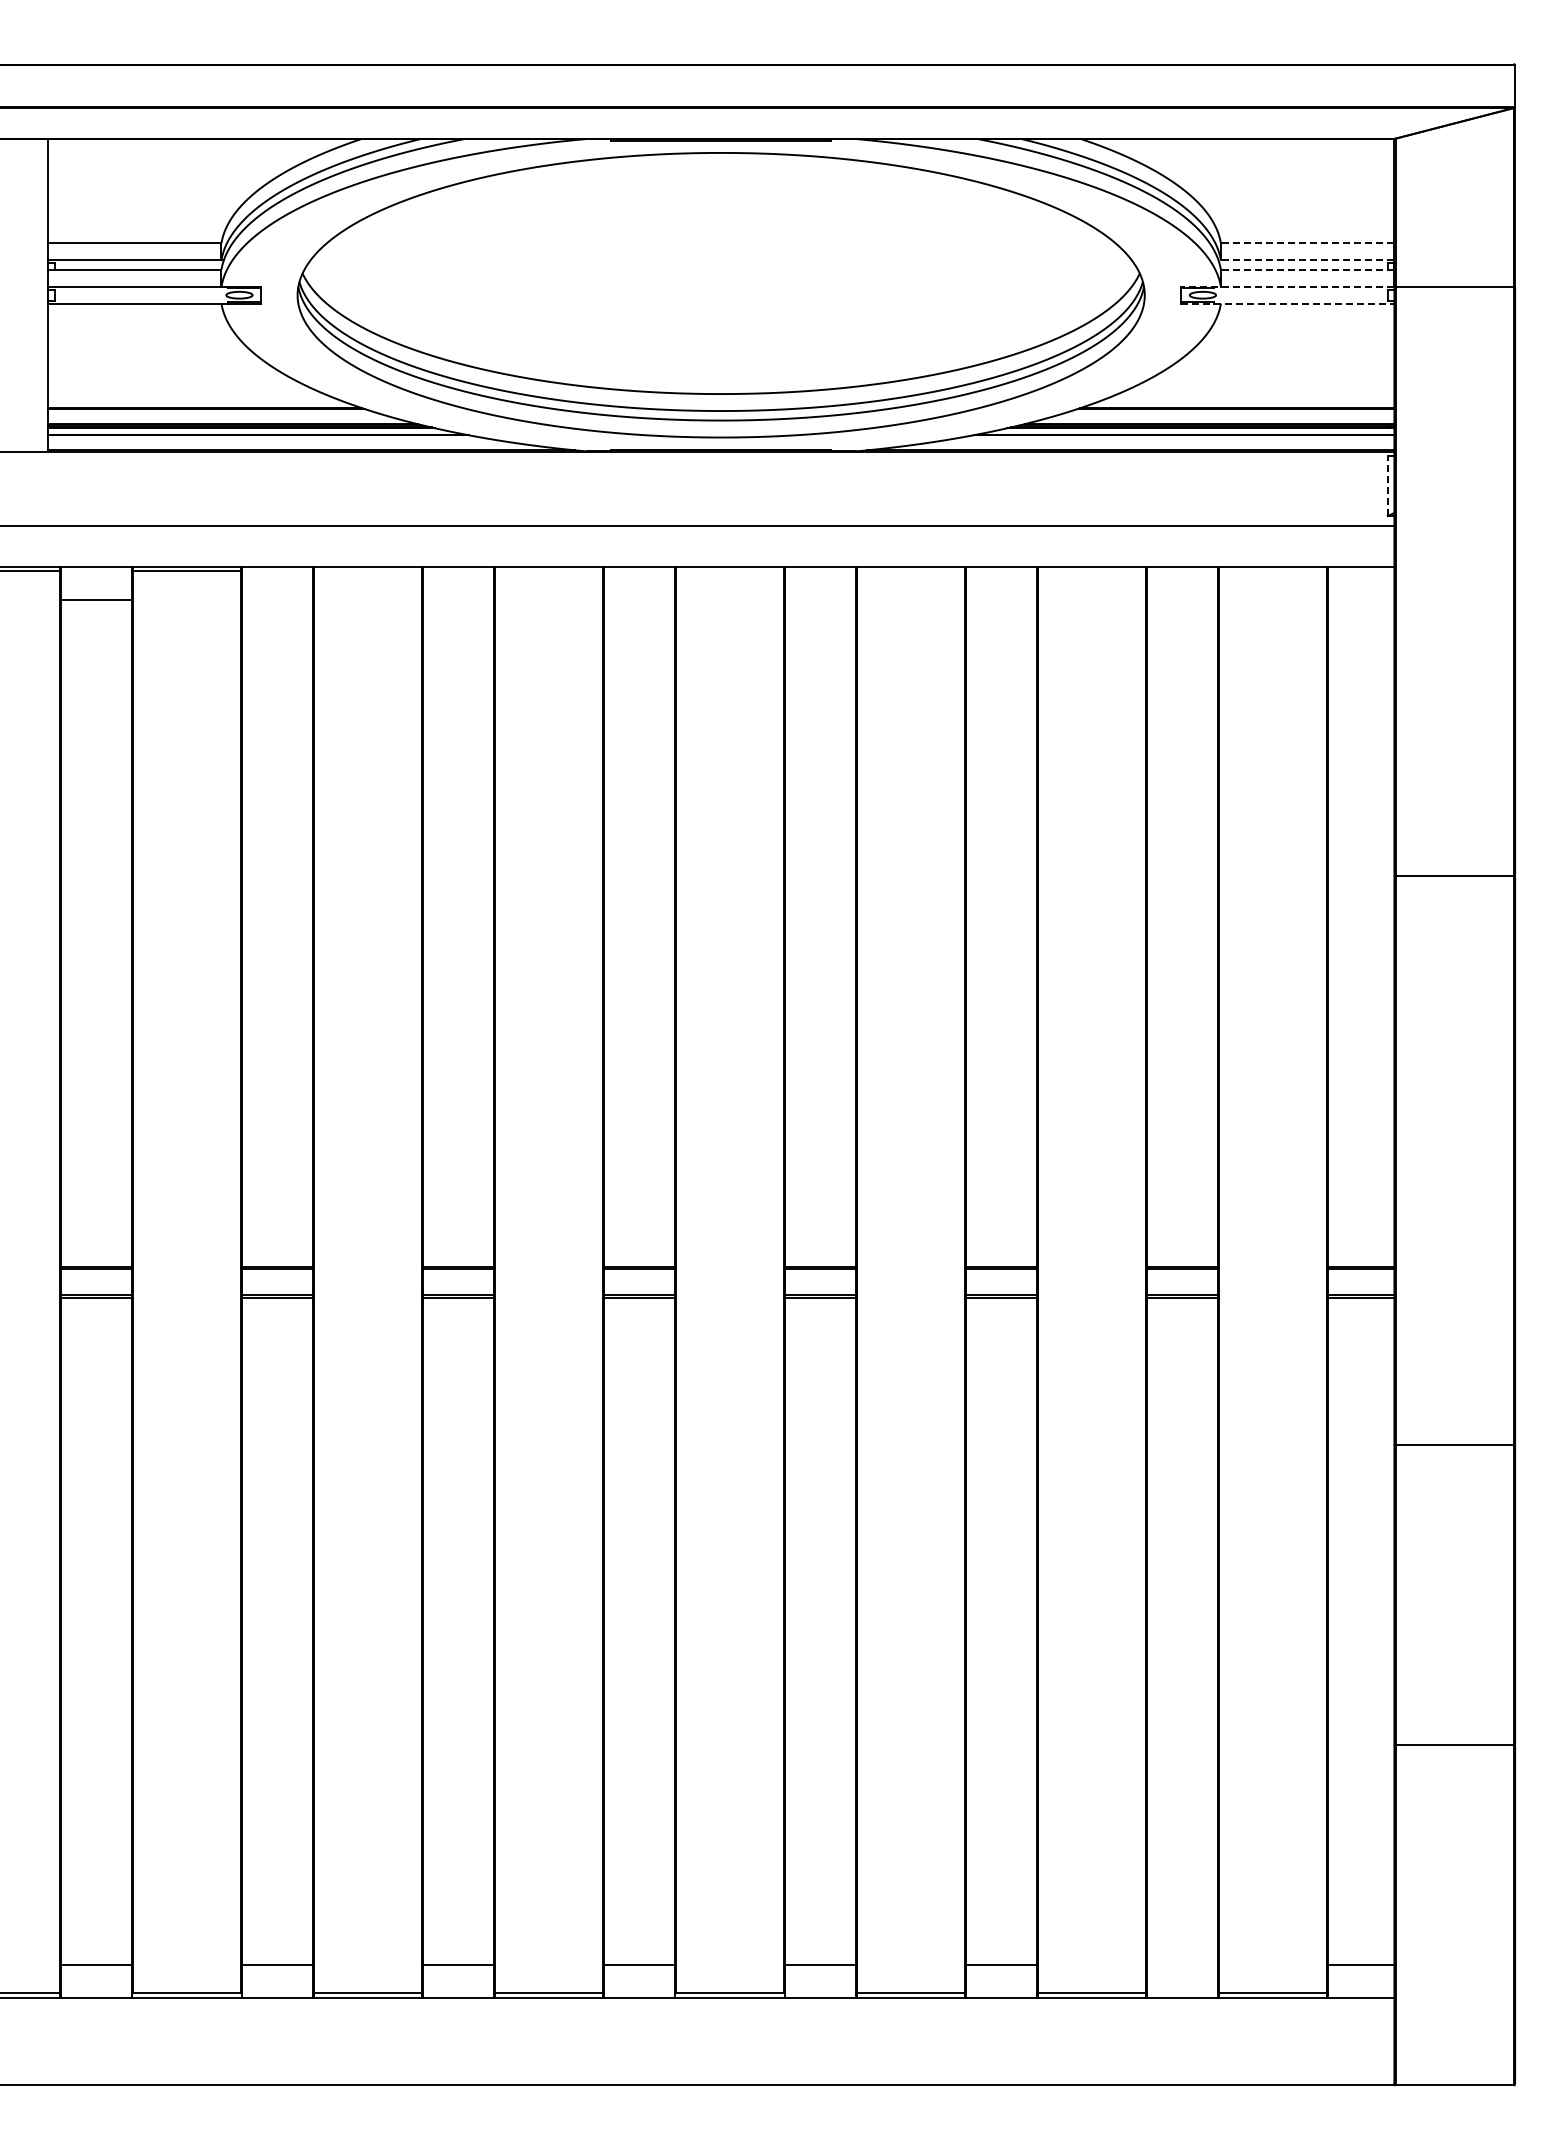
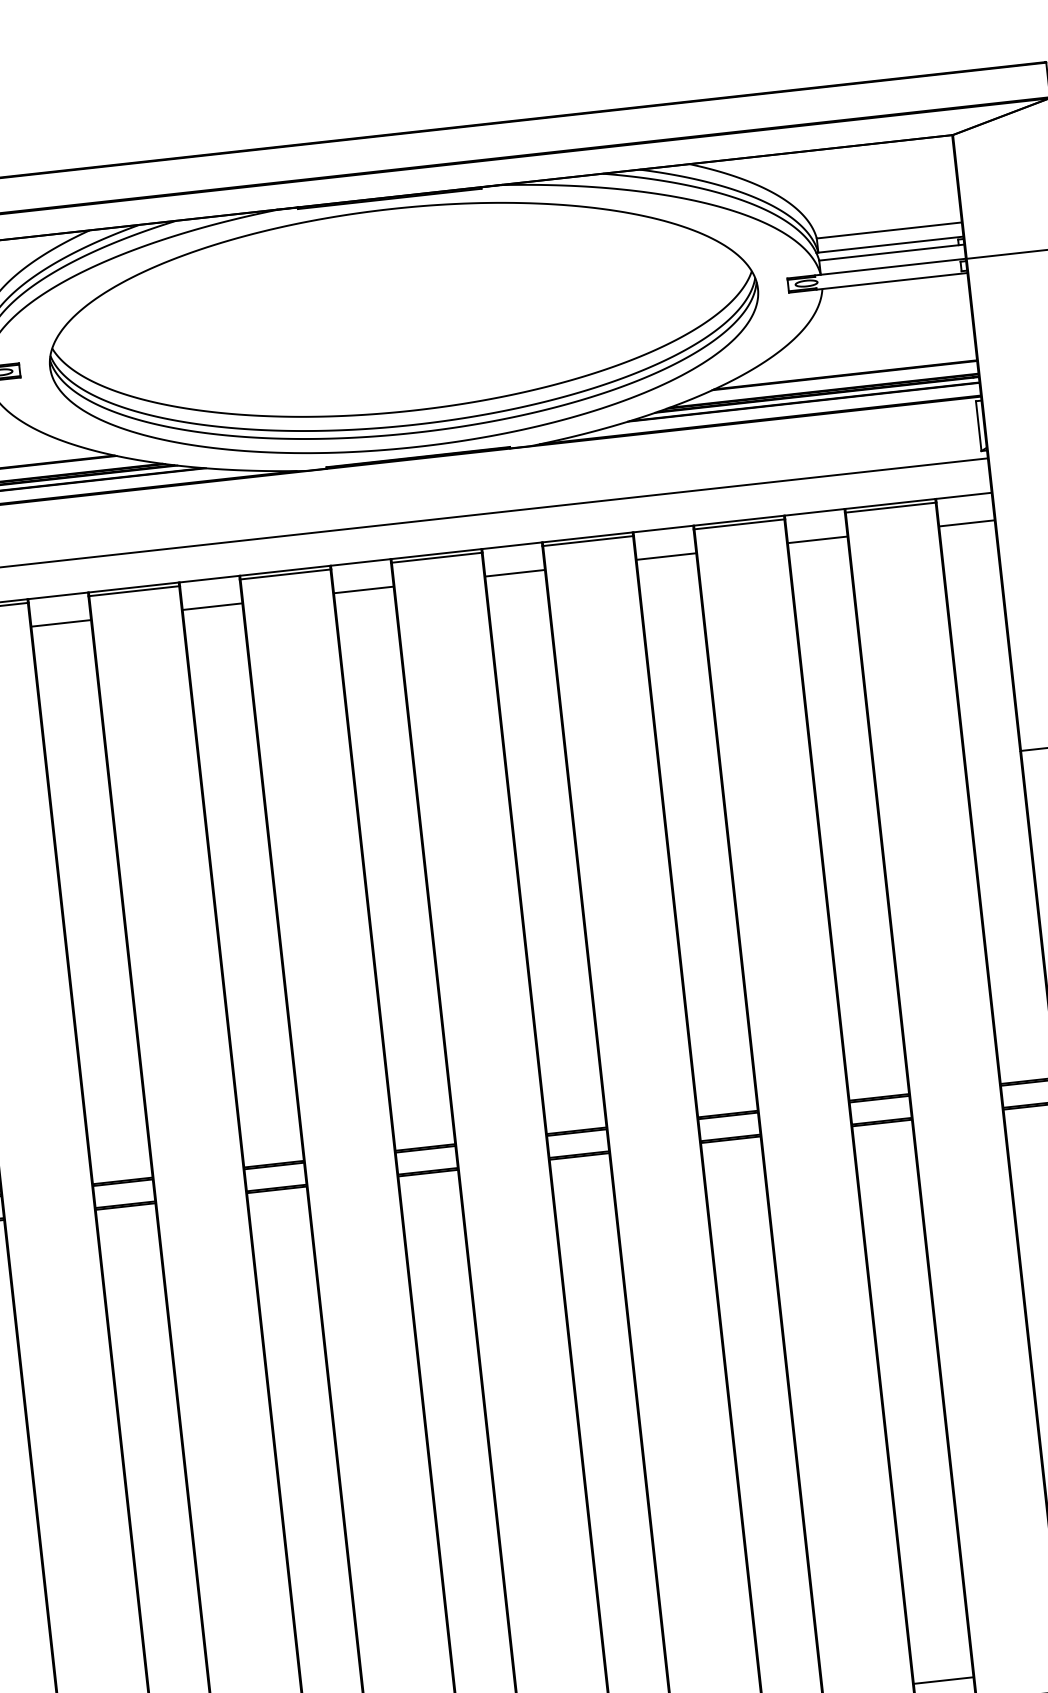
line: (1307, 243) -> (889, 230), dashed -> solid
line: (1306, 260) -> (889, 244), dashed -> solid
line: (1307, 269) -> (891, 252), dashed -> solid
line: (1287, 286) -> (876, 268), dashed -> solid
line: (1287, 303) -> (878, 282), dashed -> solid
line: (1387, 486) -> (978, 426), dashed -> solid
line: (367, 571) -> (133, 591), added
line: (548, 571) -> (285, 574), added
line: (729, 571) -> (436, 558), added
line: (910, 571) -> (587, 541), added
line: (1091, 571) -> (738, 524), added
line: (1273, 571) -> (891, 507), added
line: (276, 599) -> (60, 623), added
line: (458, 599) -> (212, 606), added
line: (639, 599) -> (363, 589), added
line: (820, 599) -> (515, 573), added
line: (1001, 599) -> (666, 556), added
line: (1182, 599) -> (817, 539), added
line: (1361, 599) -> (967, 523), added
line: (1182, 1964) -> (943, 1680), added

